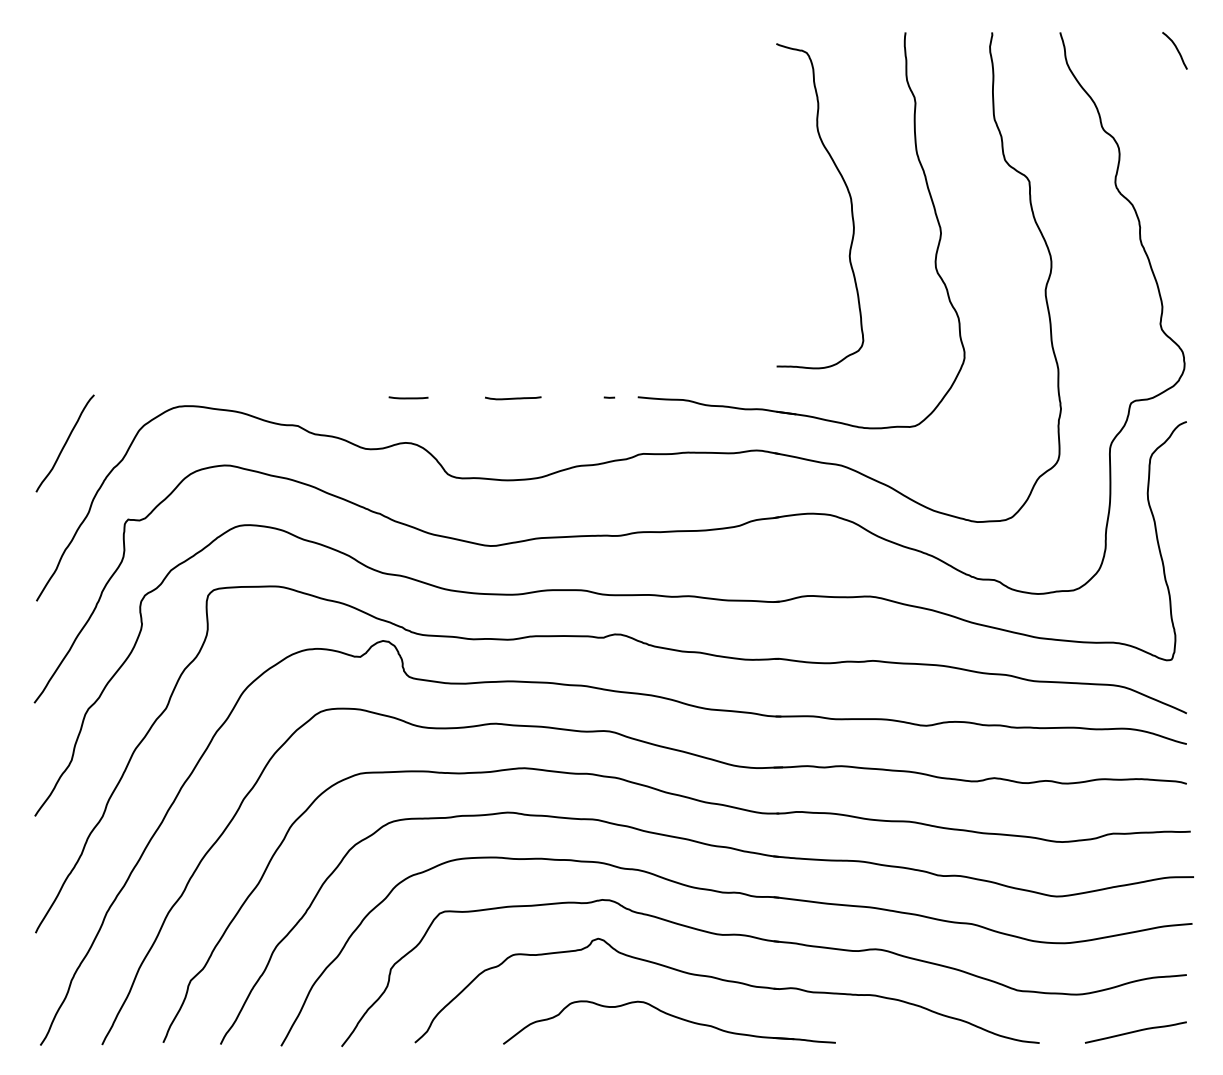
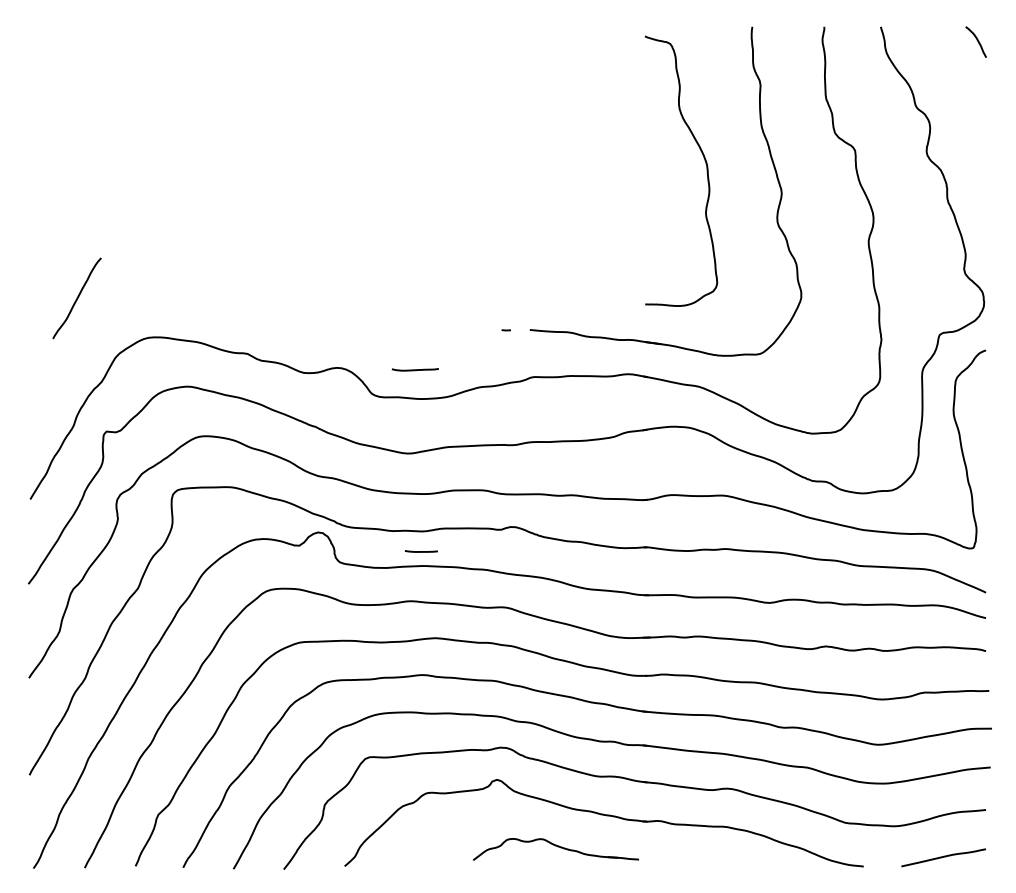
line: (407, 397) -> (420, 551), moved
line: (512, 397) -> (414, 369), moved
curve: (64, 443) -> (76, 298), moved
part: (668, 1022) -> (555, 849), size x0.6

